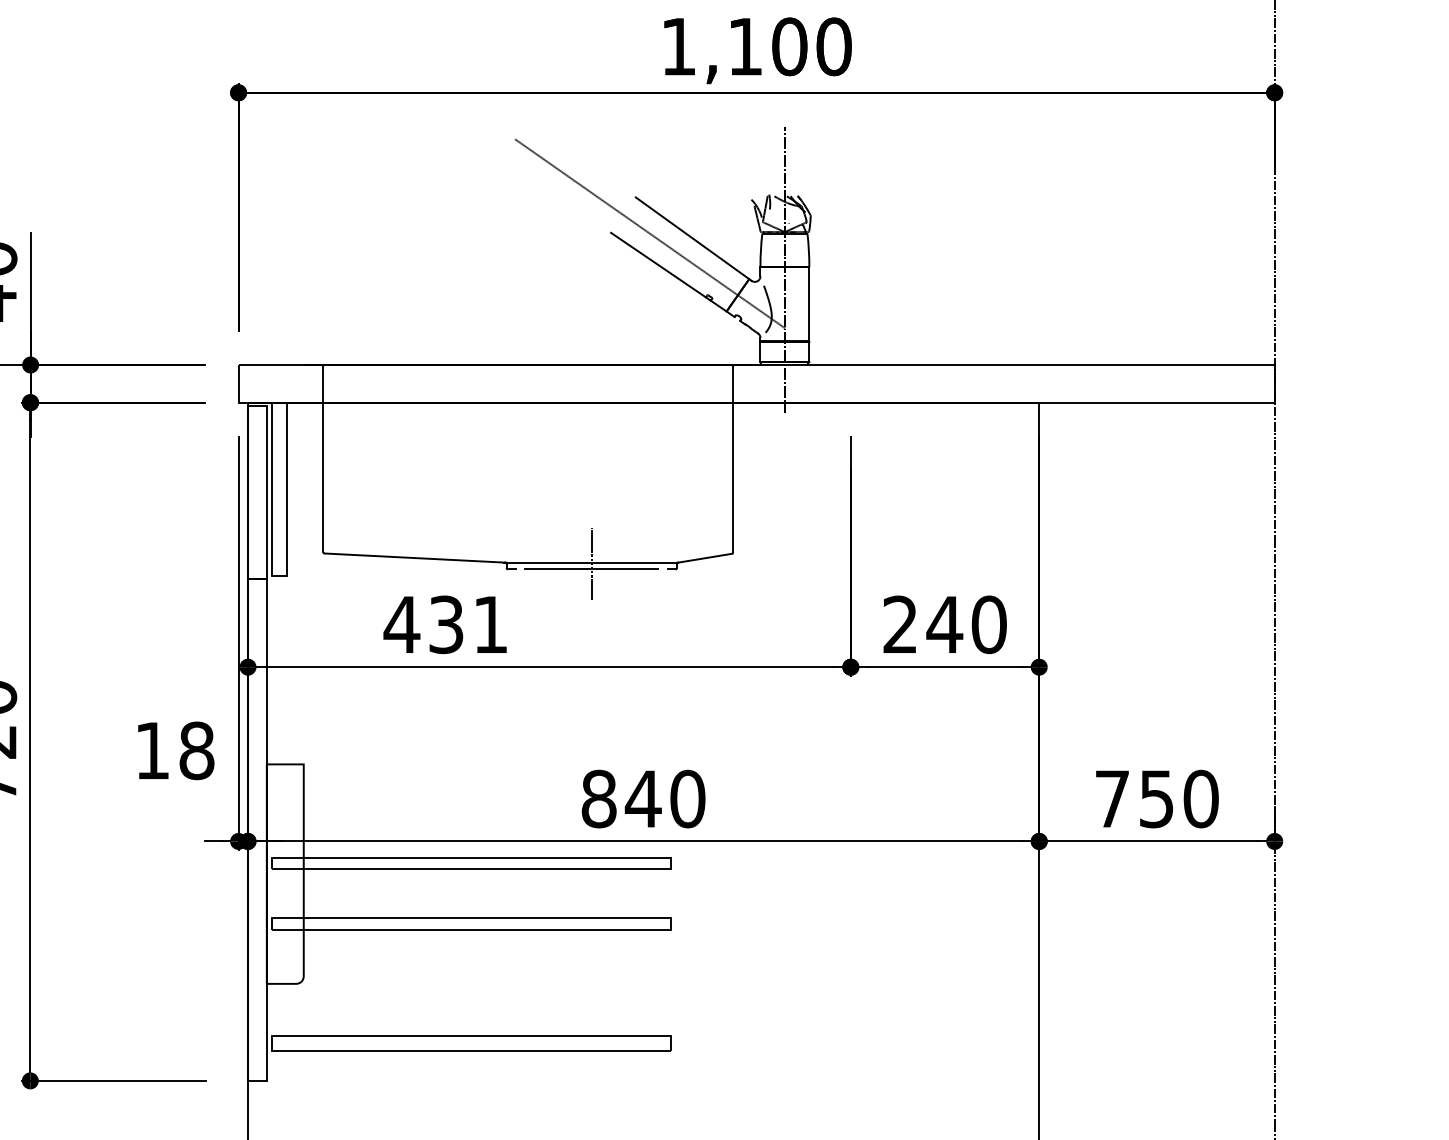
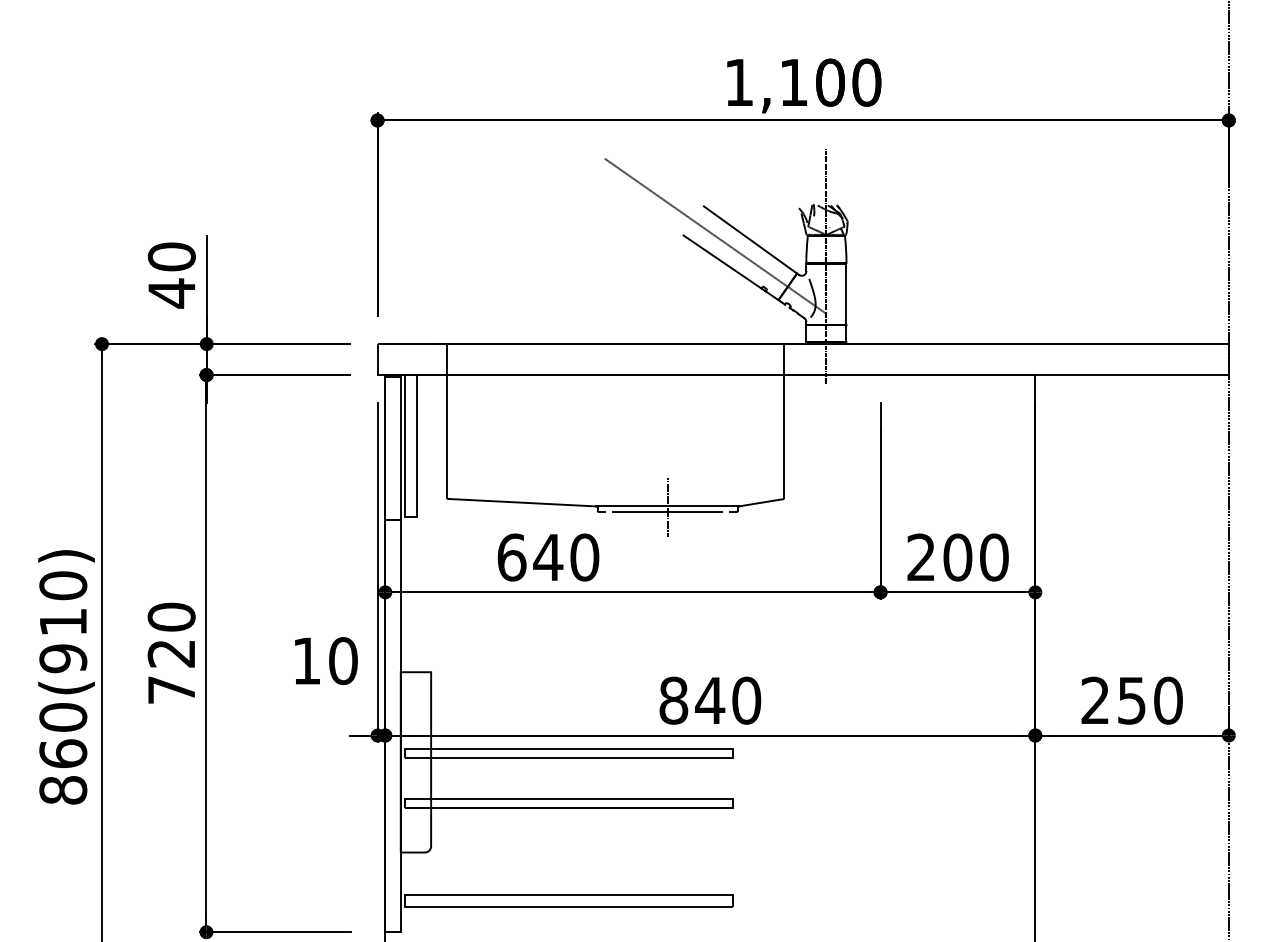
text: (445, 624) -> (547, 557), 431 -> 640
text: (944, 624) -> (957, 557), 240 -> 200
text: (197, 750) -> (343, 660), 18 -> 10
text: (1111, 797) -> (1094, 699), 750 -> 250

